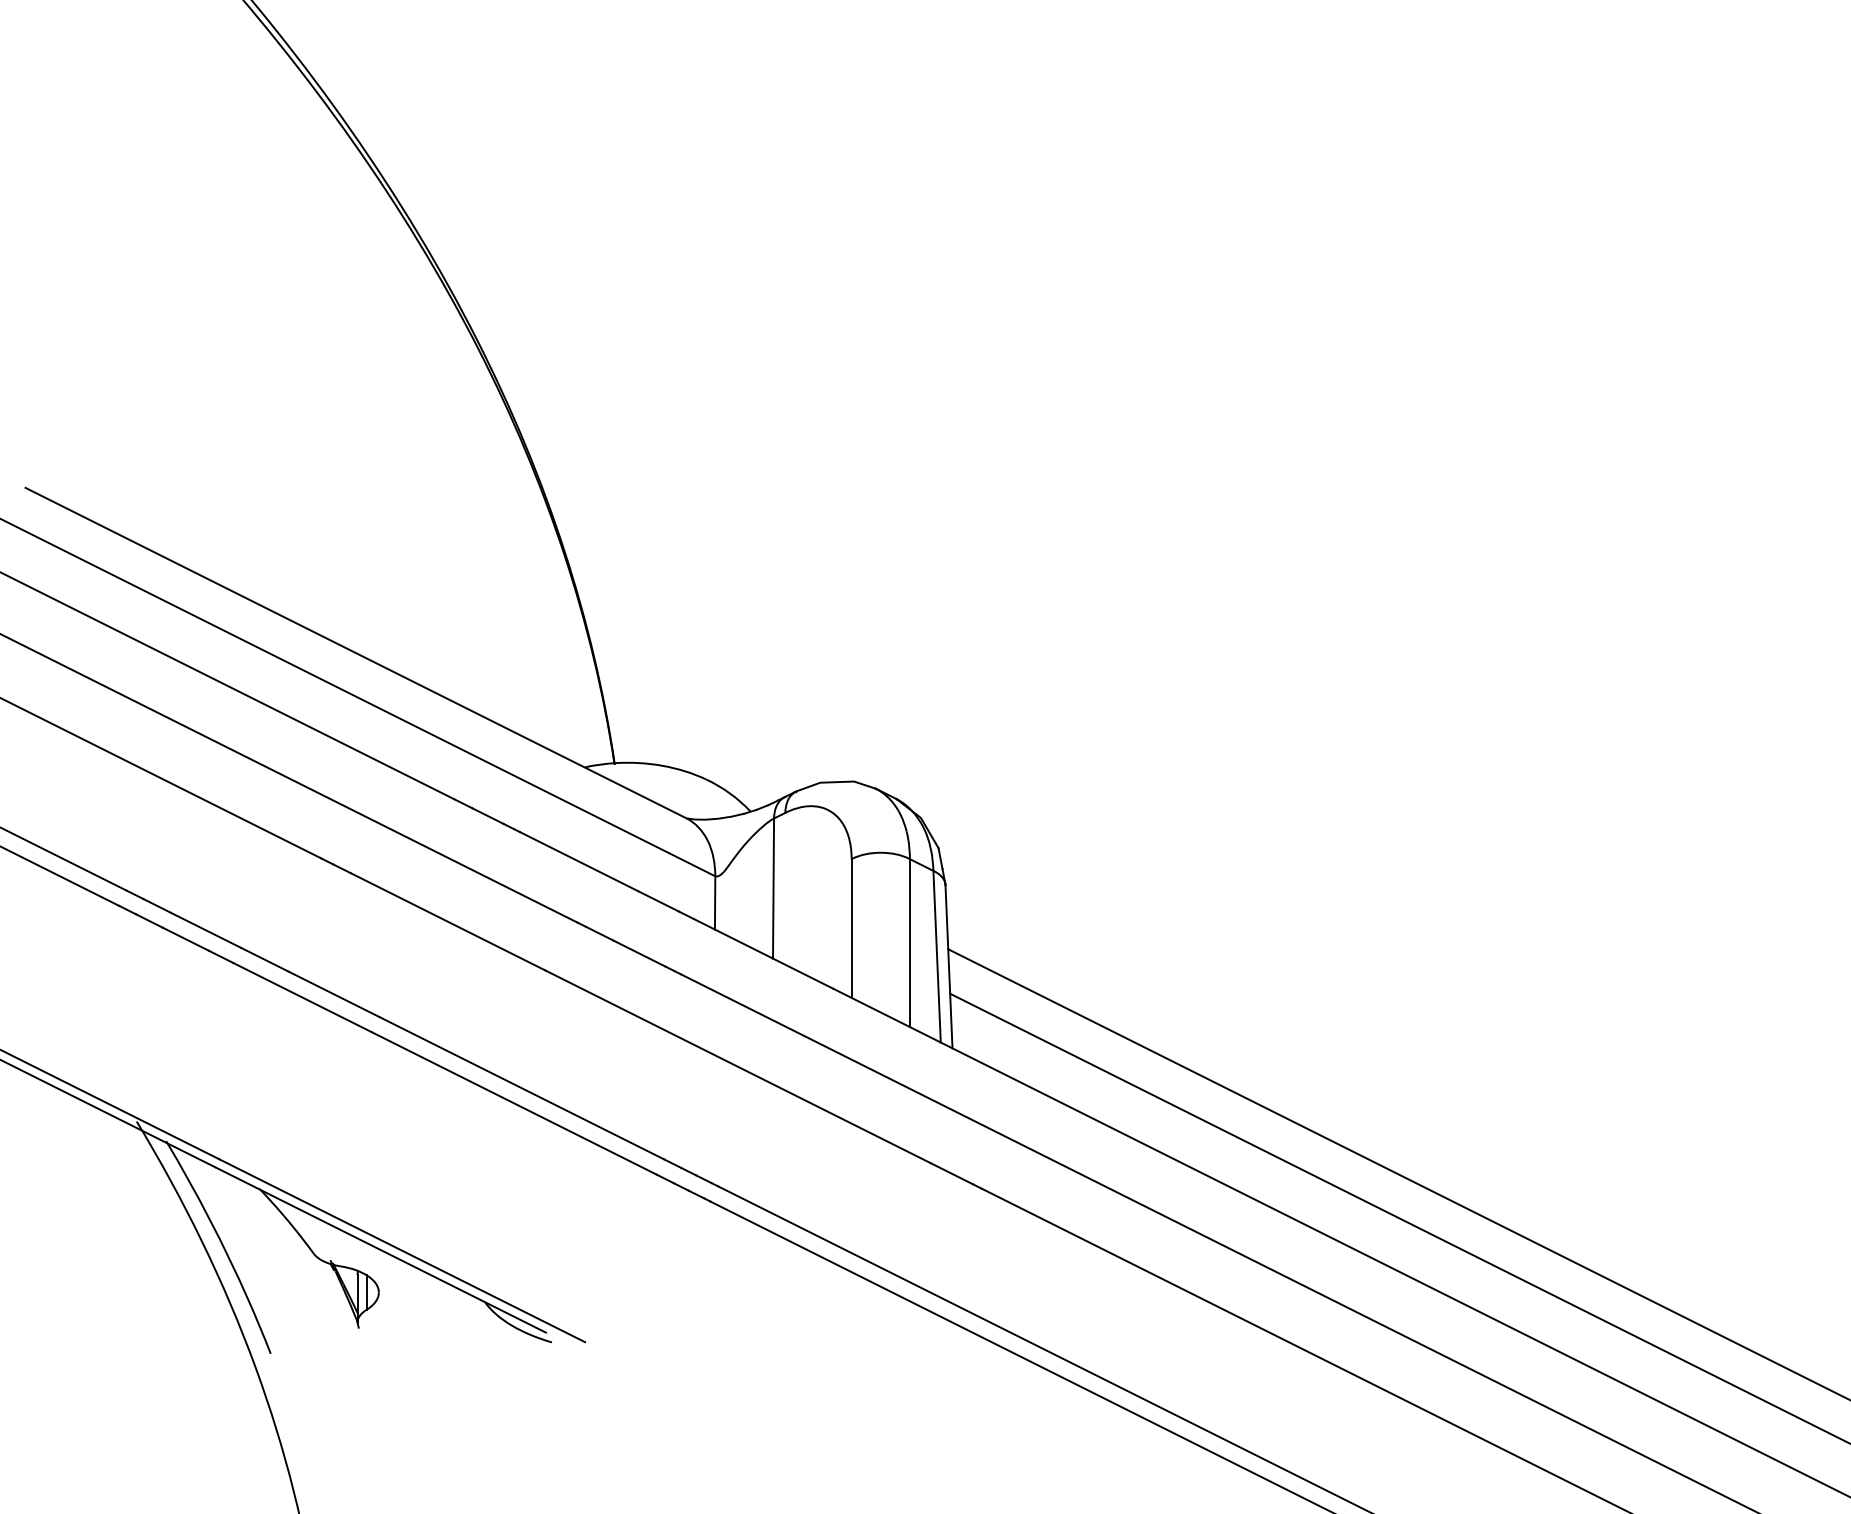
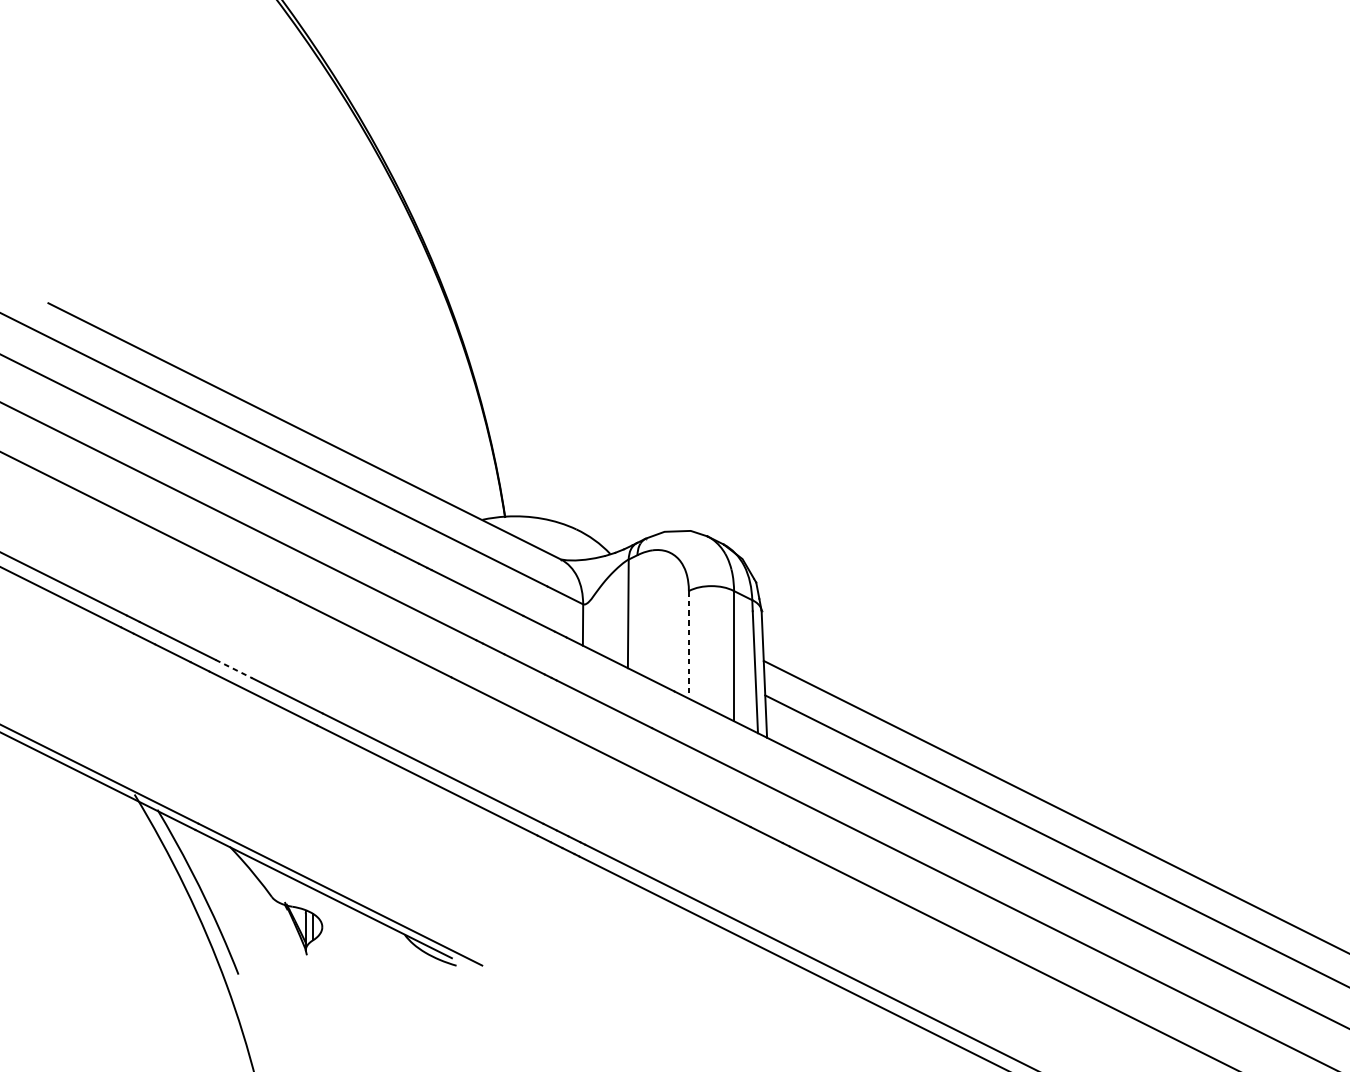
line: (851, 929) -> (688, 645), solid -> dashed
line: (264, 959) -> (233, 668), solid -> dashed

